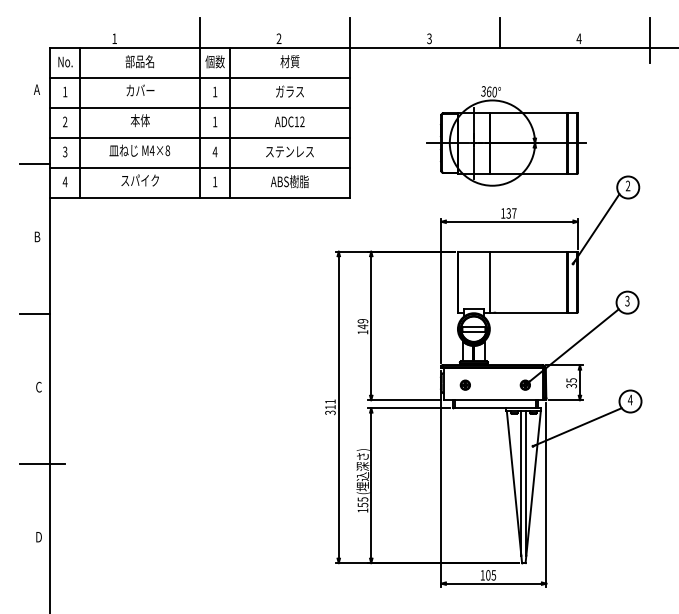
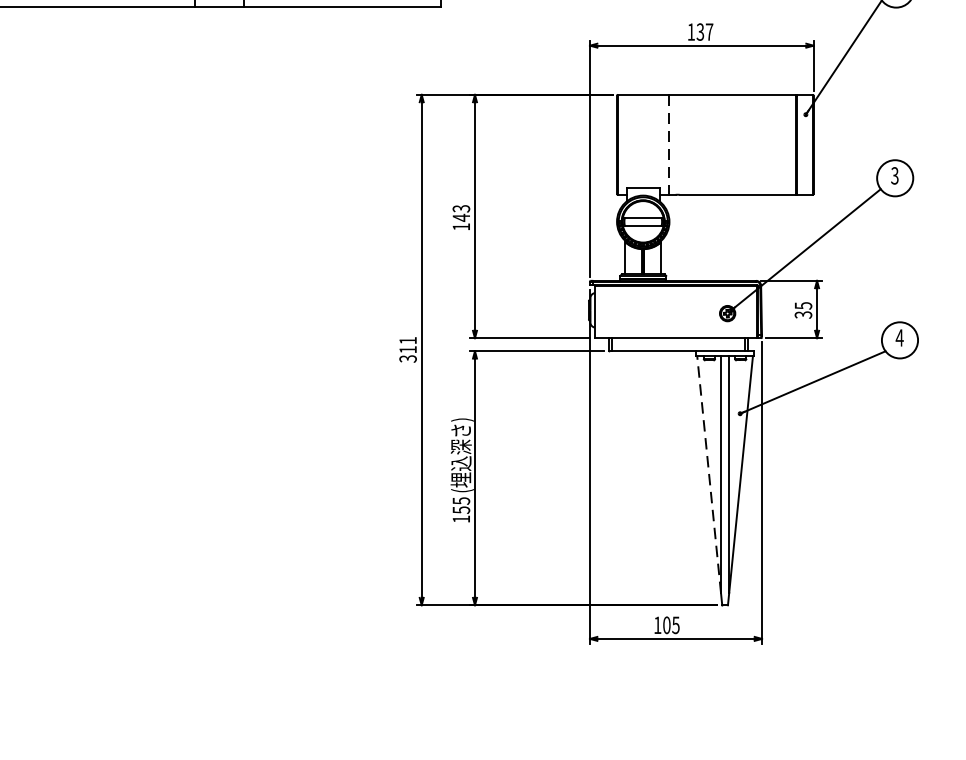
line: (489, 282) -> (668, 145), solid -> dashed
text: (363, 321) -> (462, 209), 149 -> 143
part: (464, 384) -> (627, 312), removed
line: (514, 483) -> (709, 474), solid -> dashed

